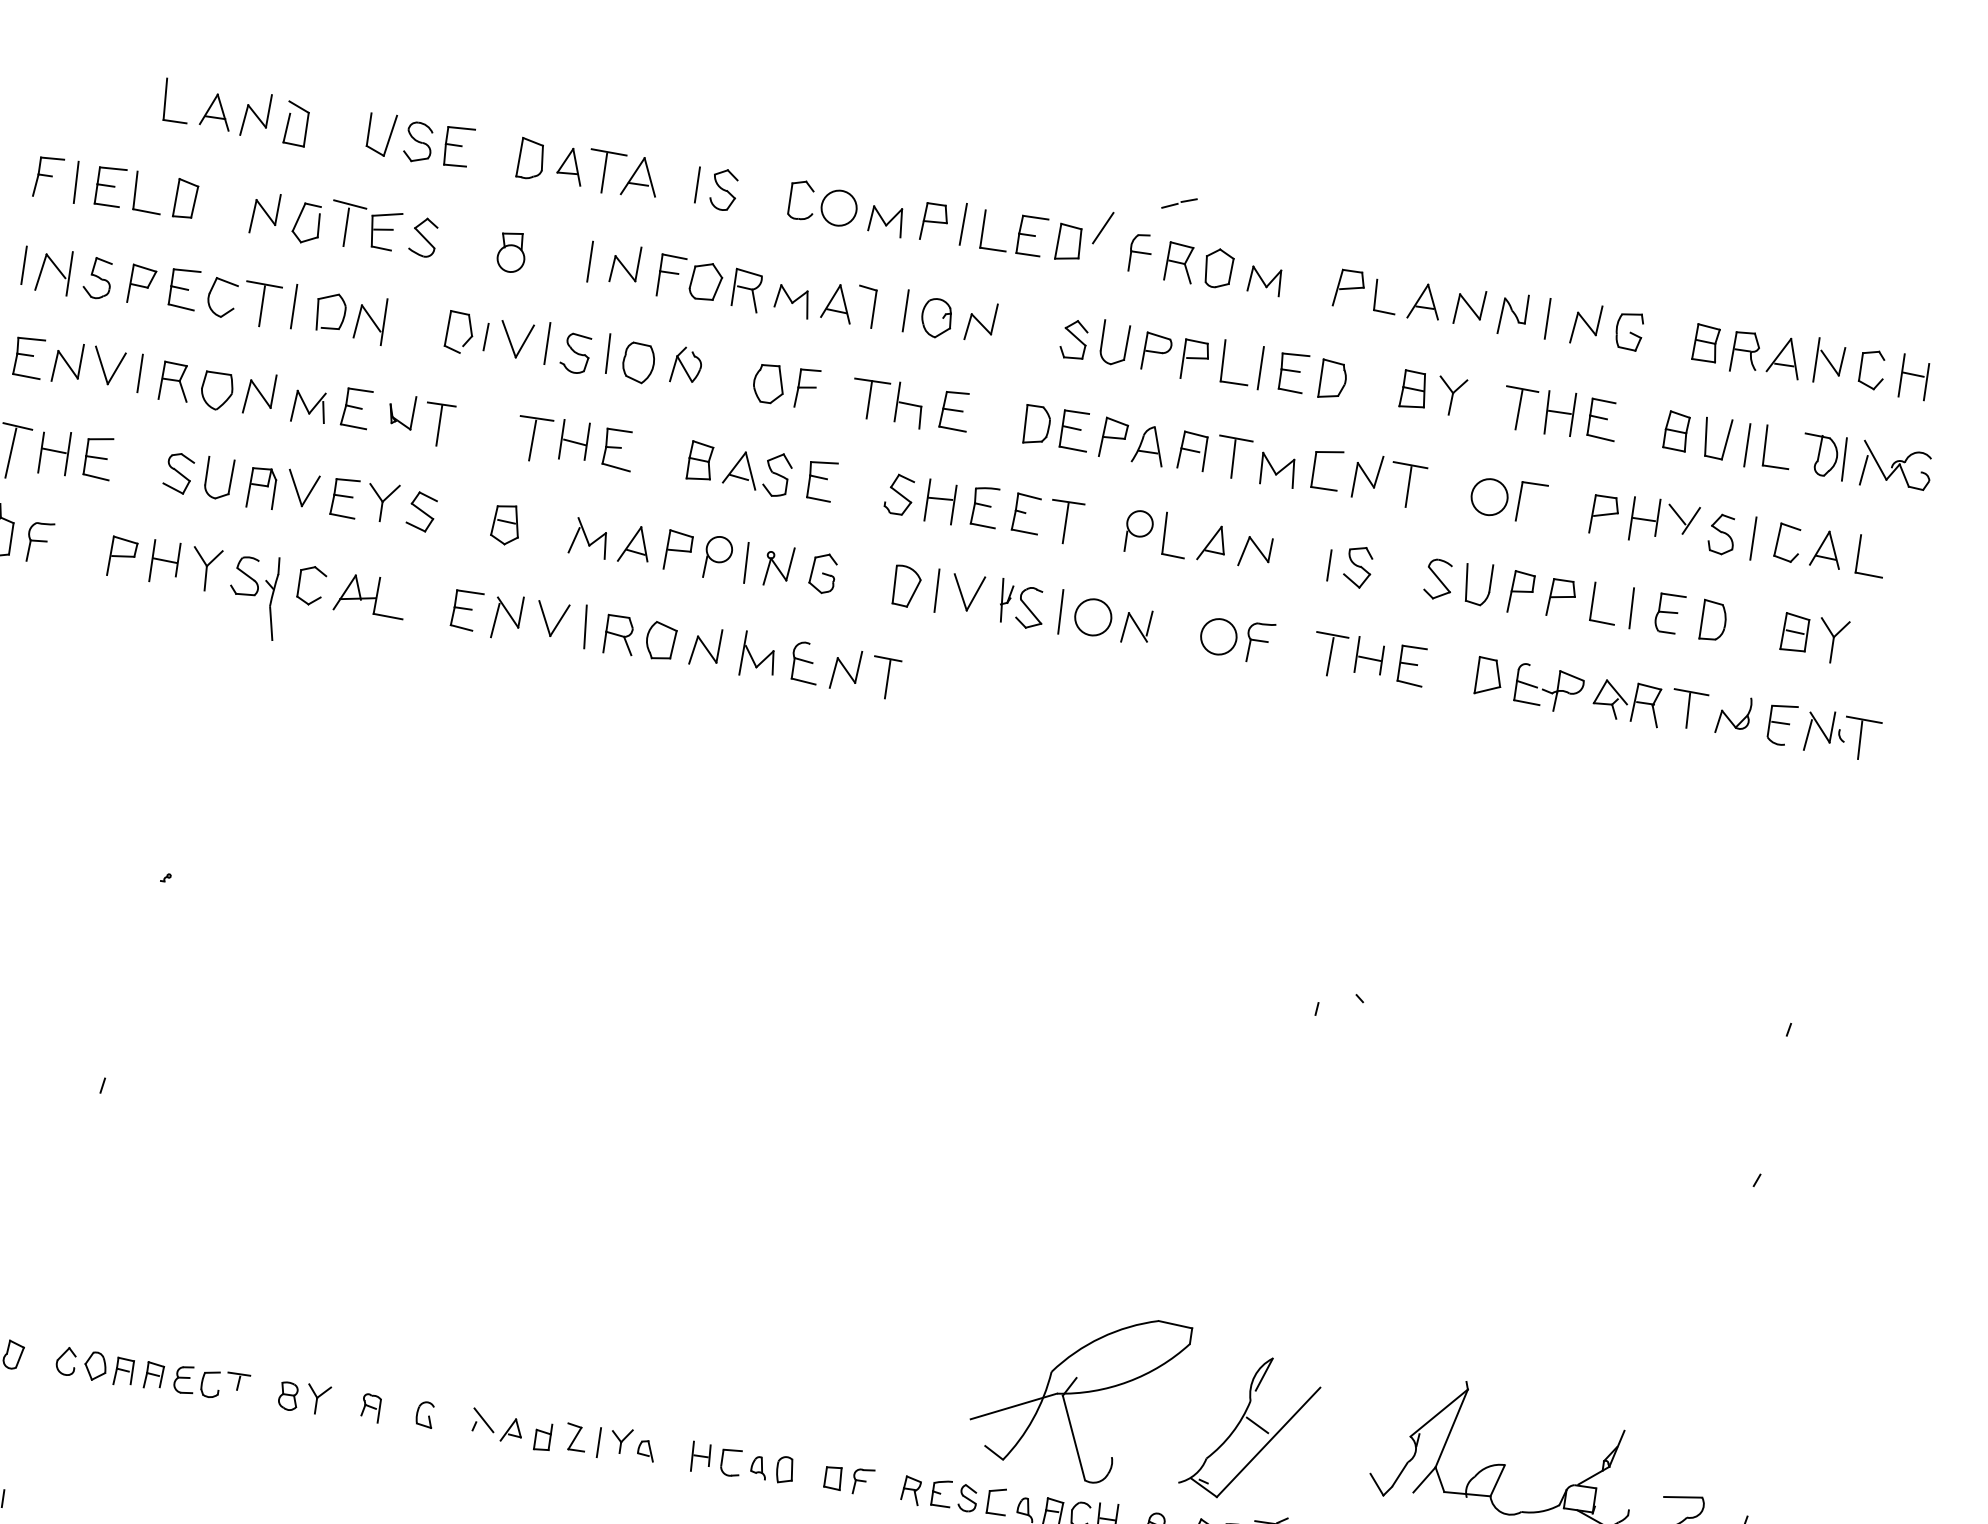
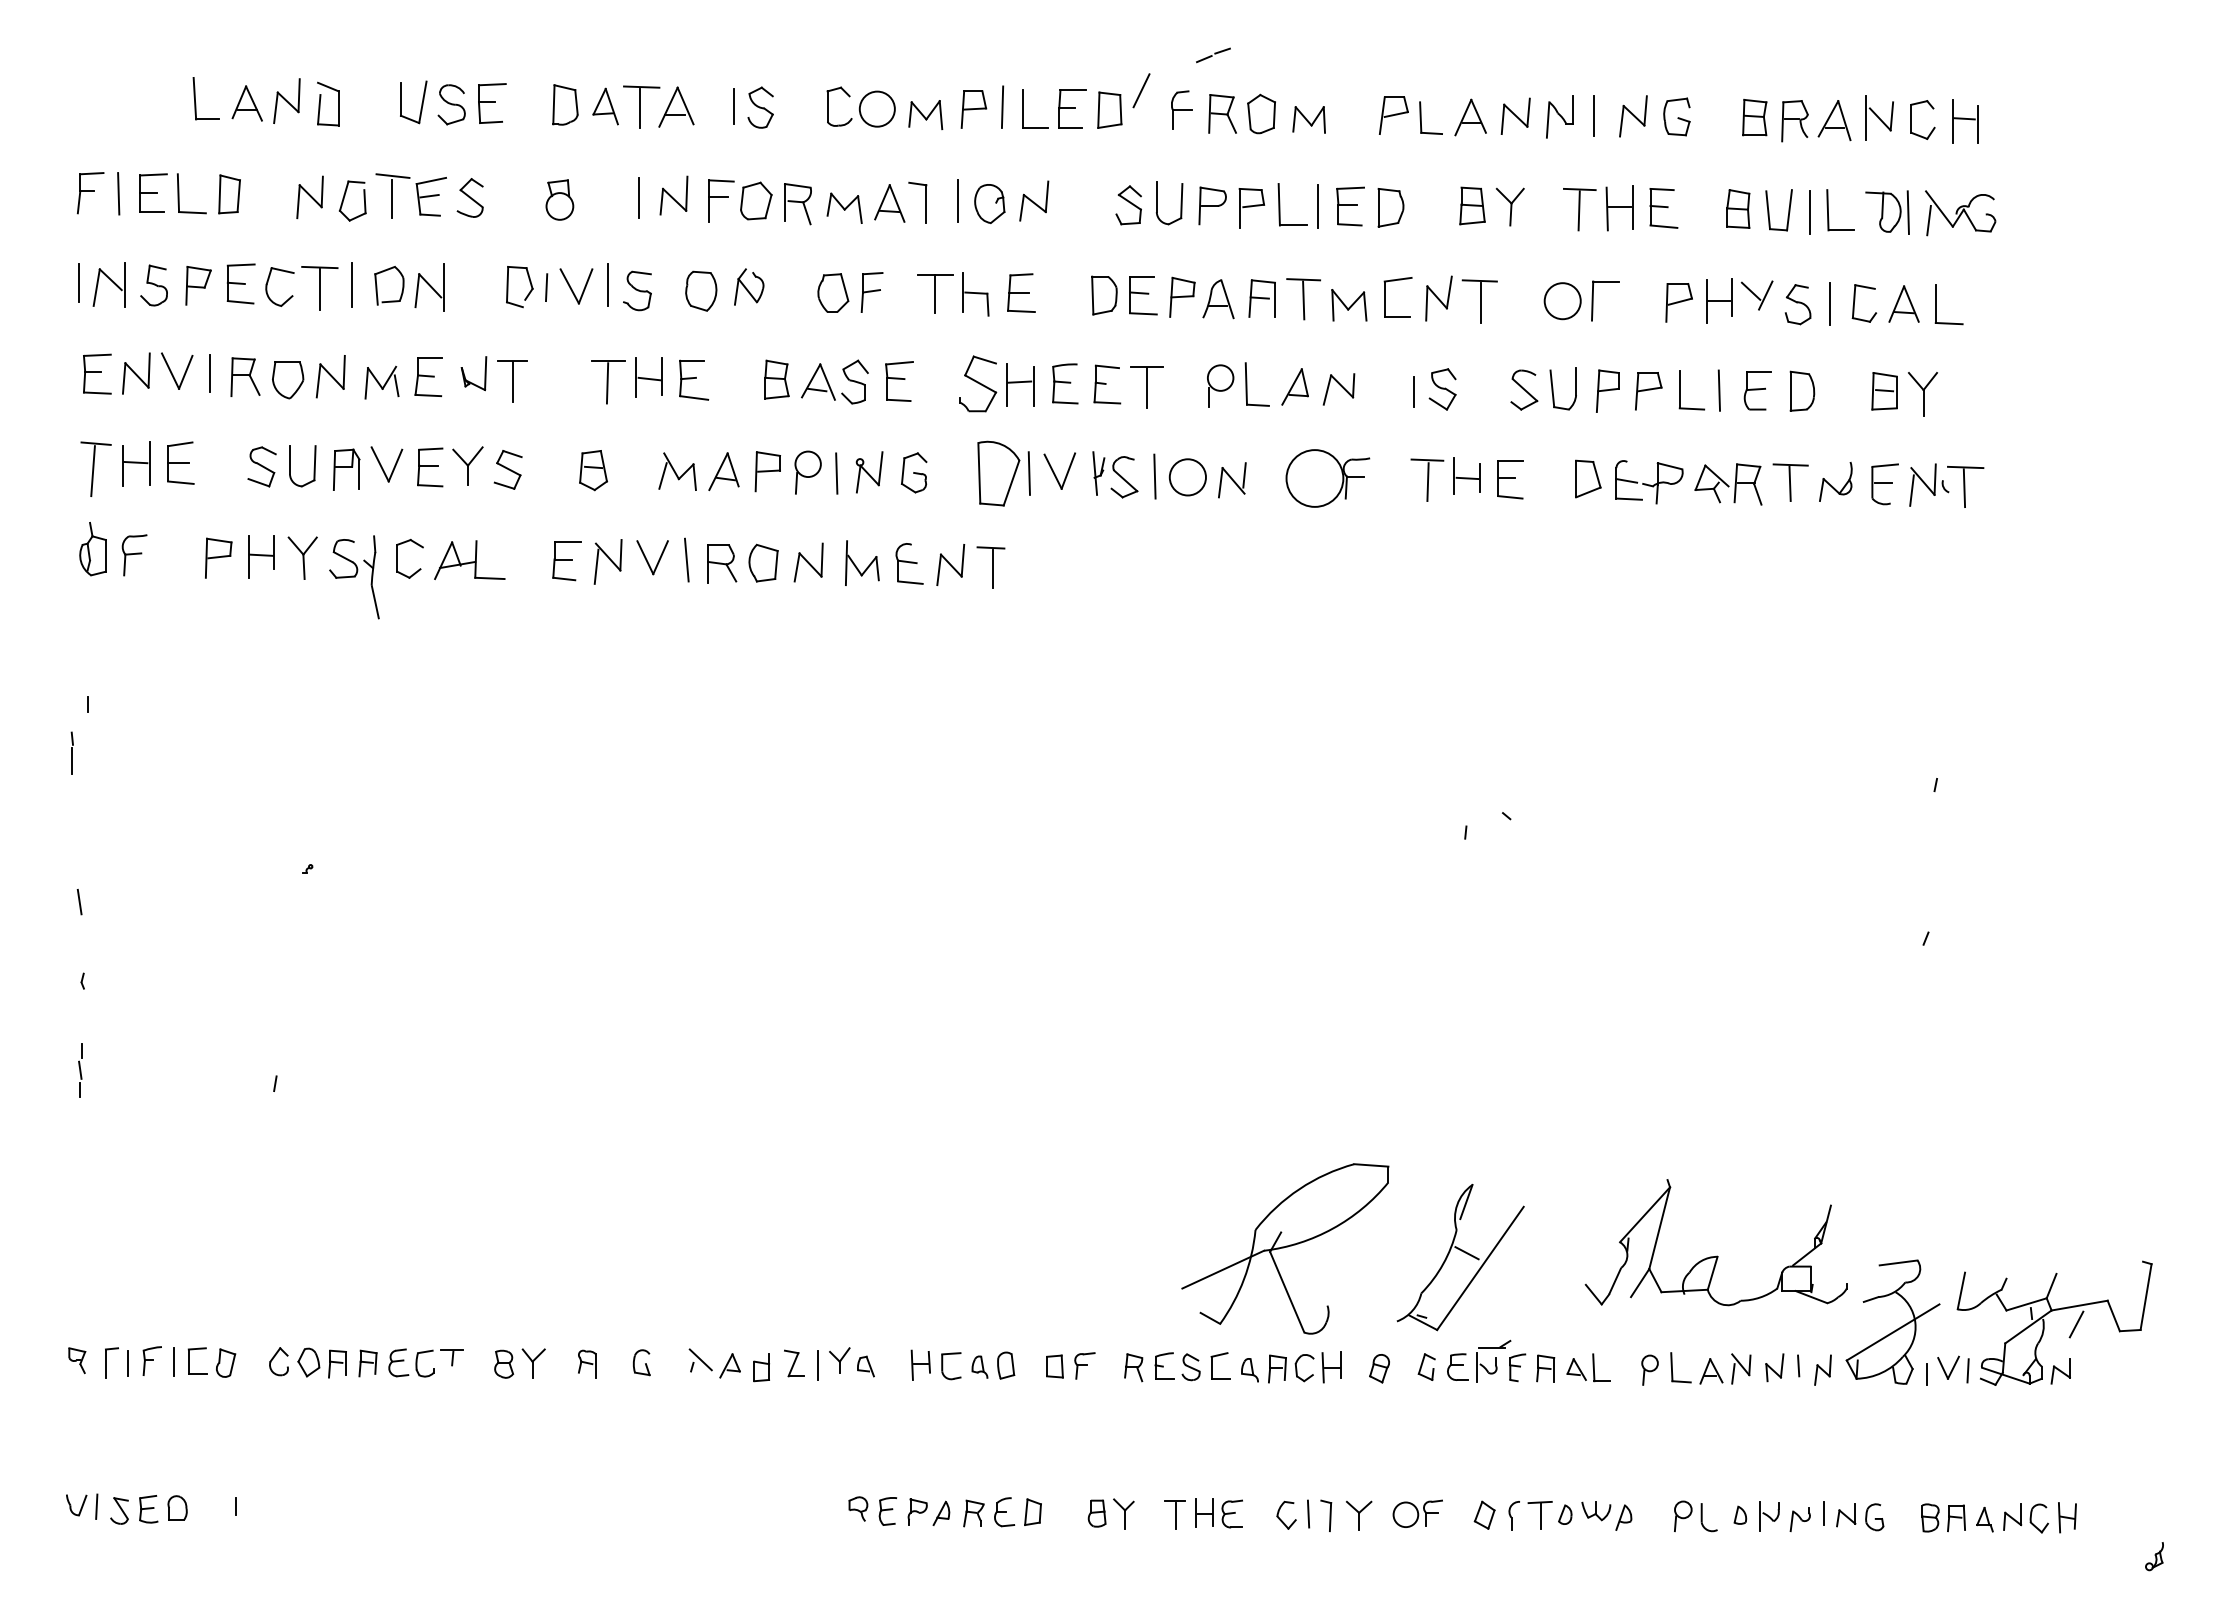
line: (608, 352) -> (669, 285), removed
part: (899, 494) -> (978, 383), size x1.4
part: (906, 586) -> (998, 473), size x1.6
circle: (1218, 636) -> (1314, 478), size x1.6

